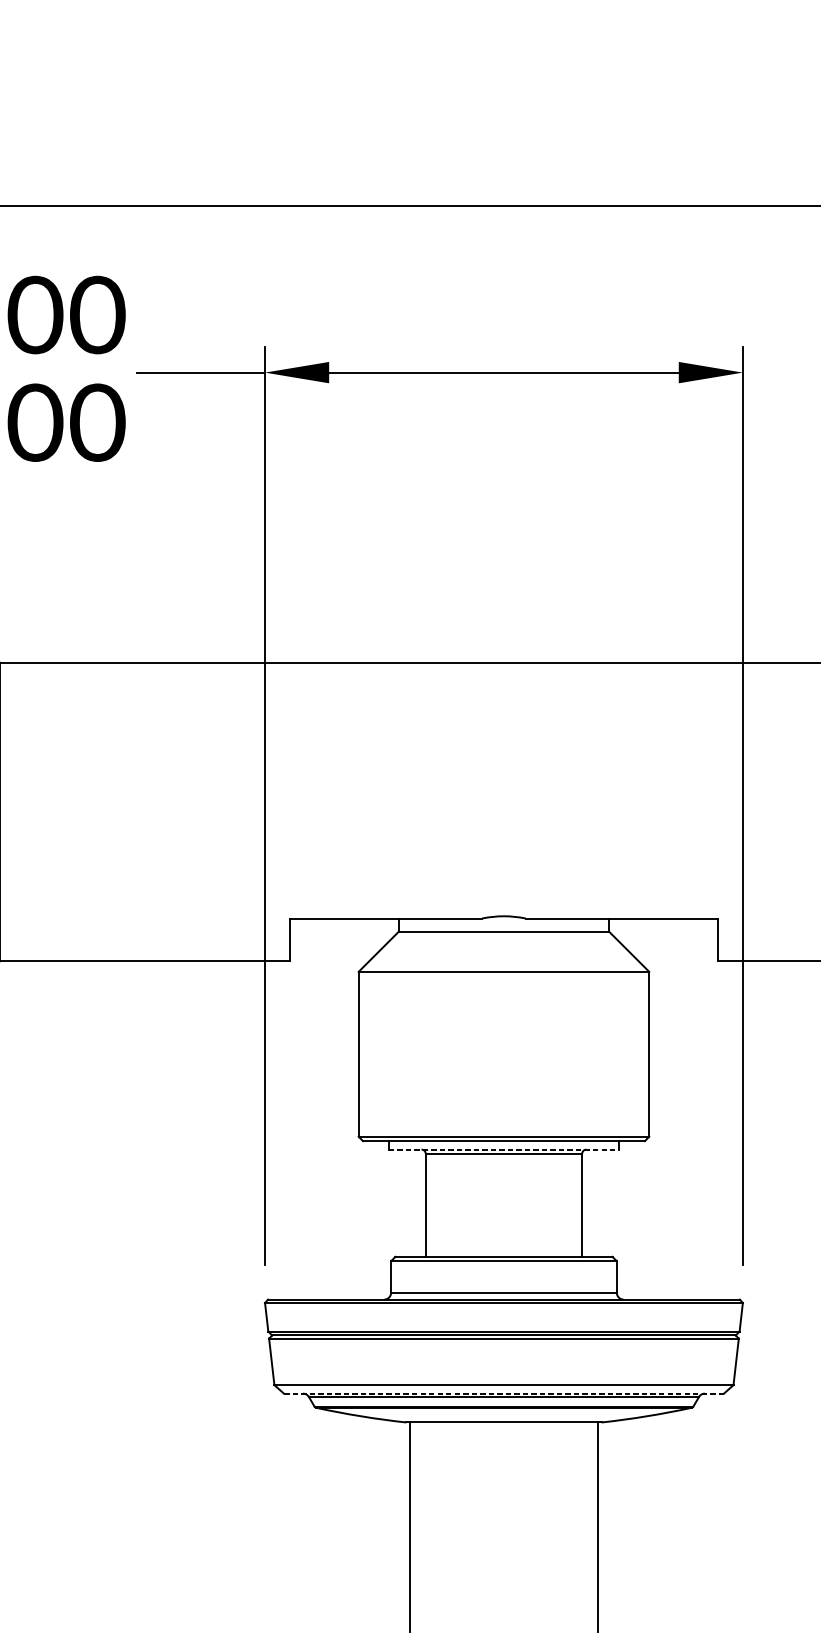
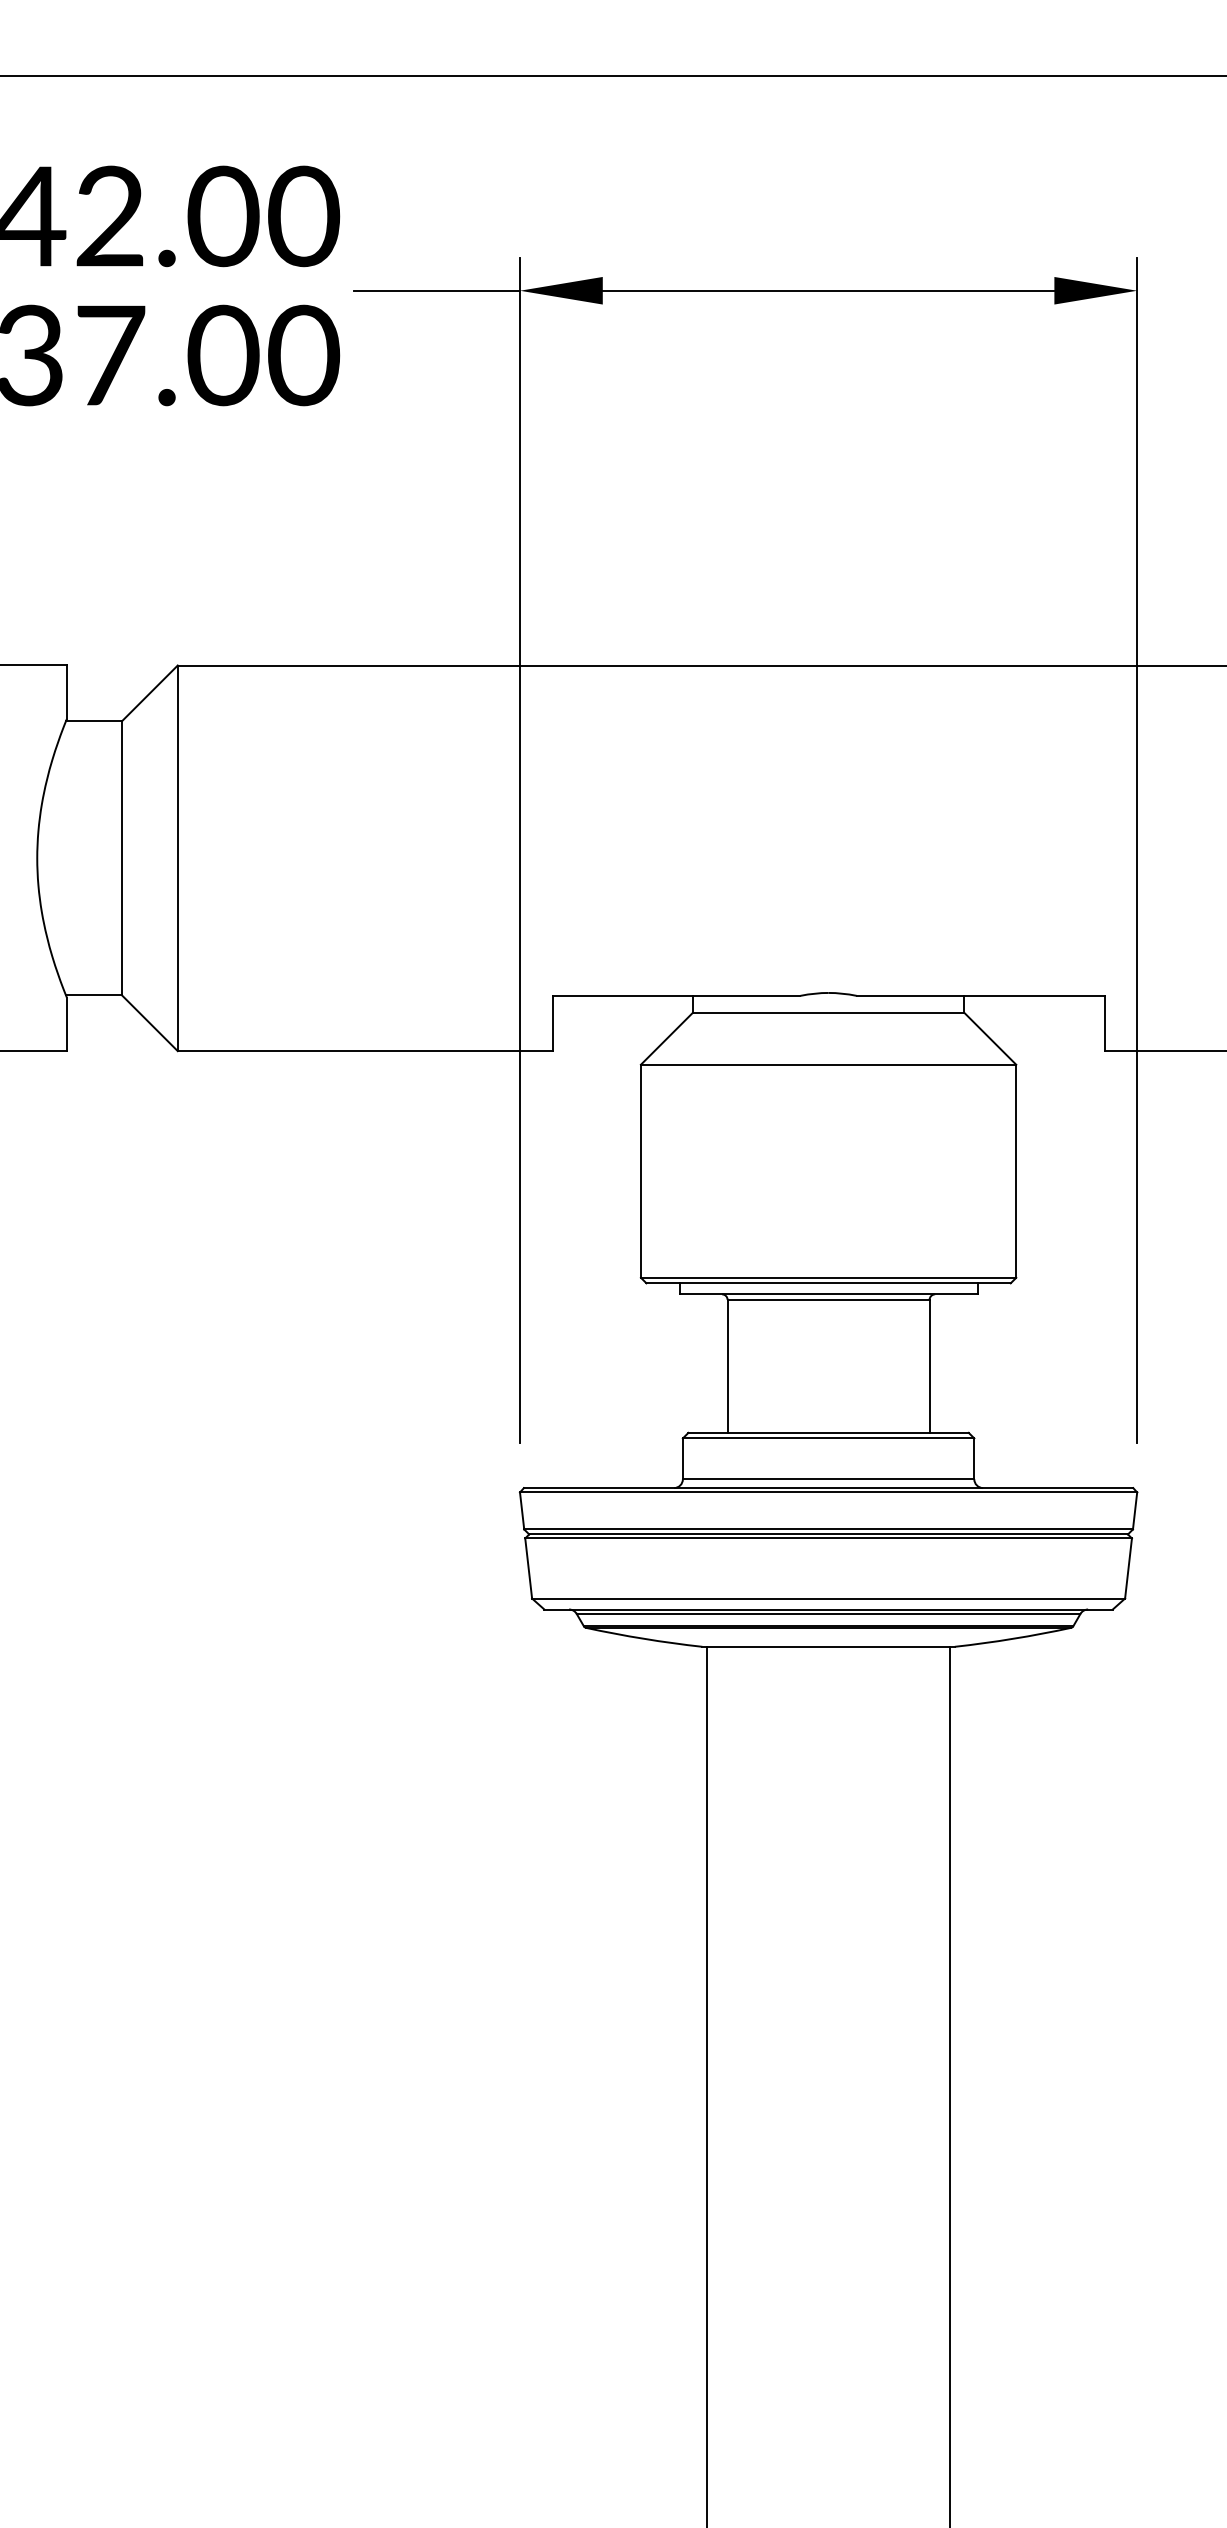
line: (504, 1149) -> (829, 1294), dashed -> solid
line: (503, 1393) -> (828, 1609), dashed -> solid

